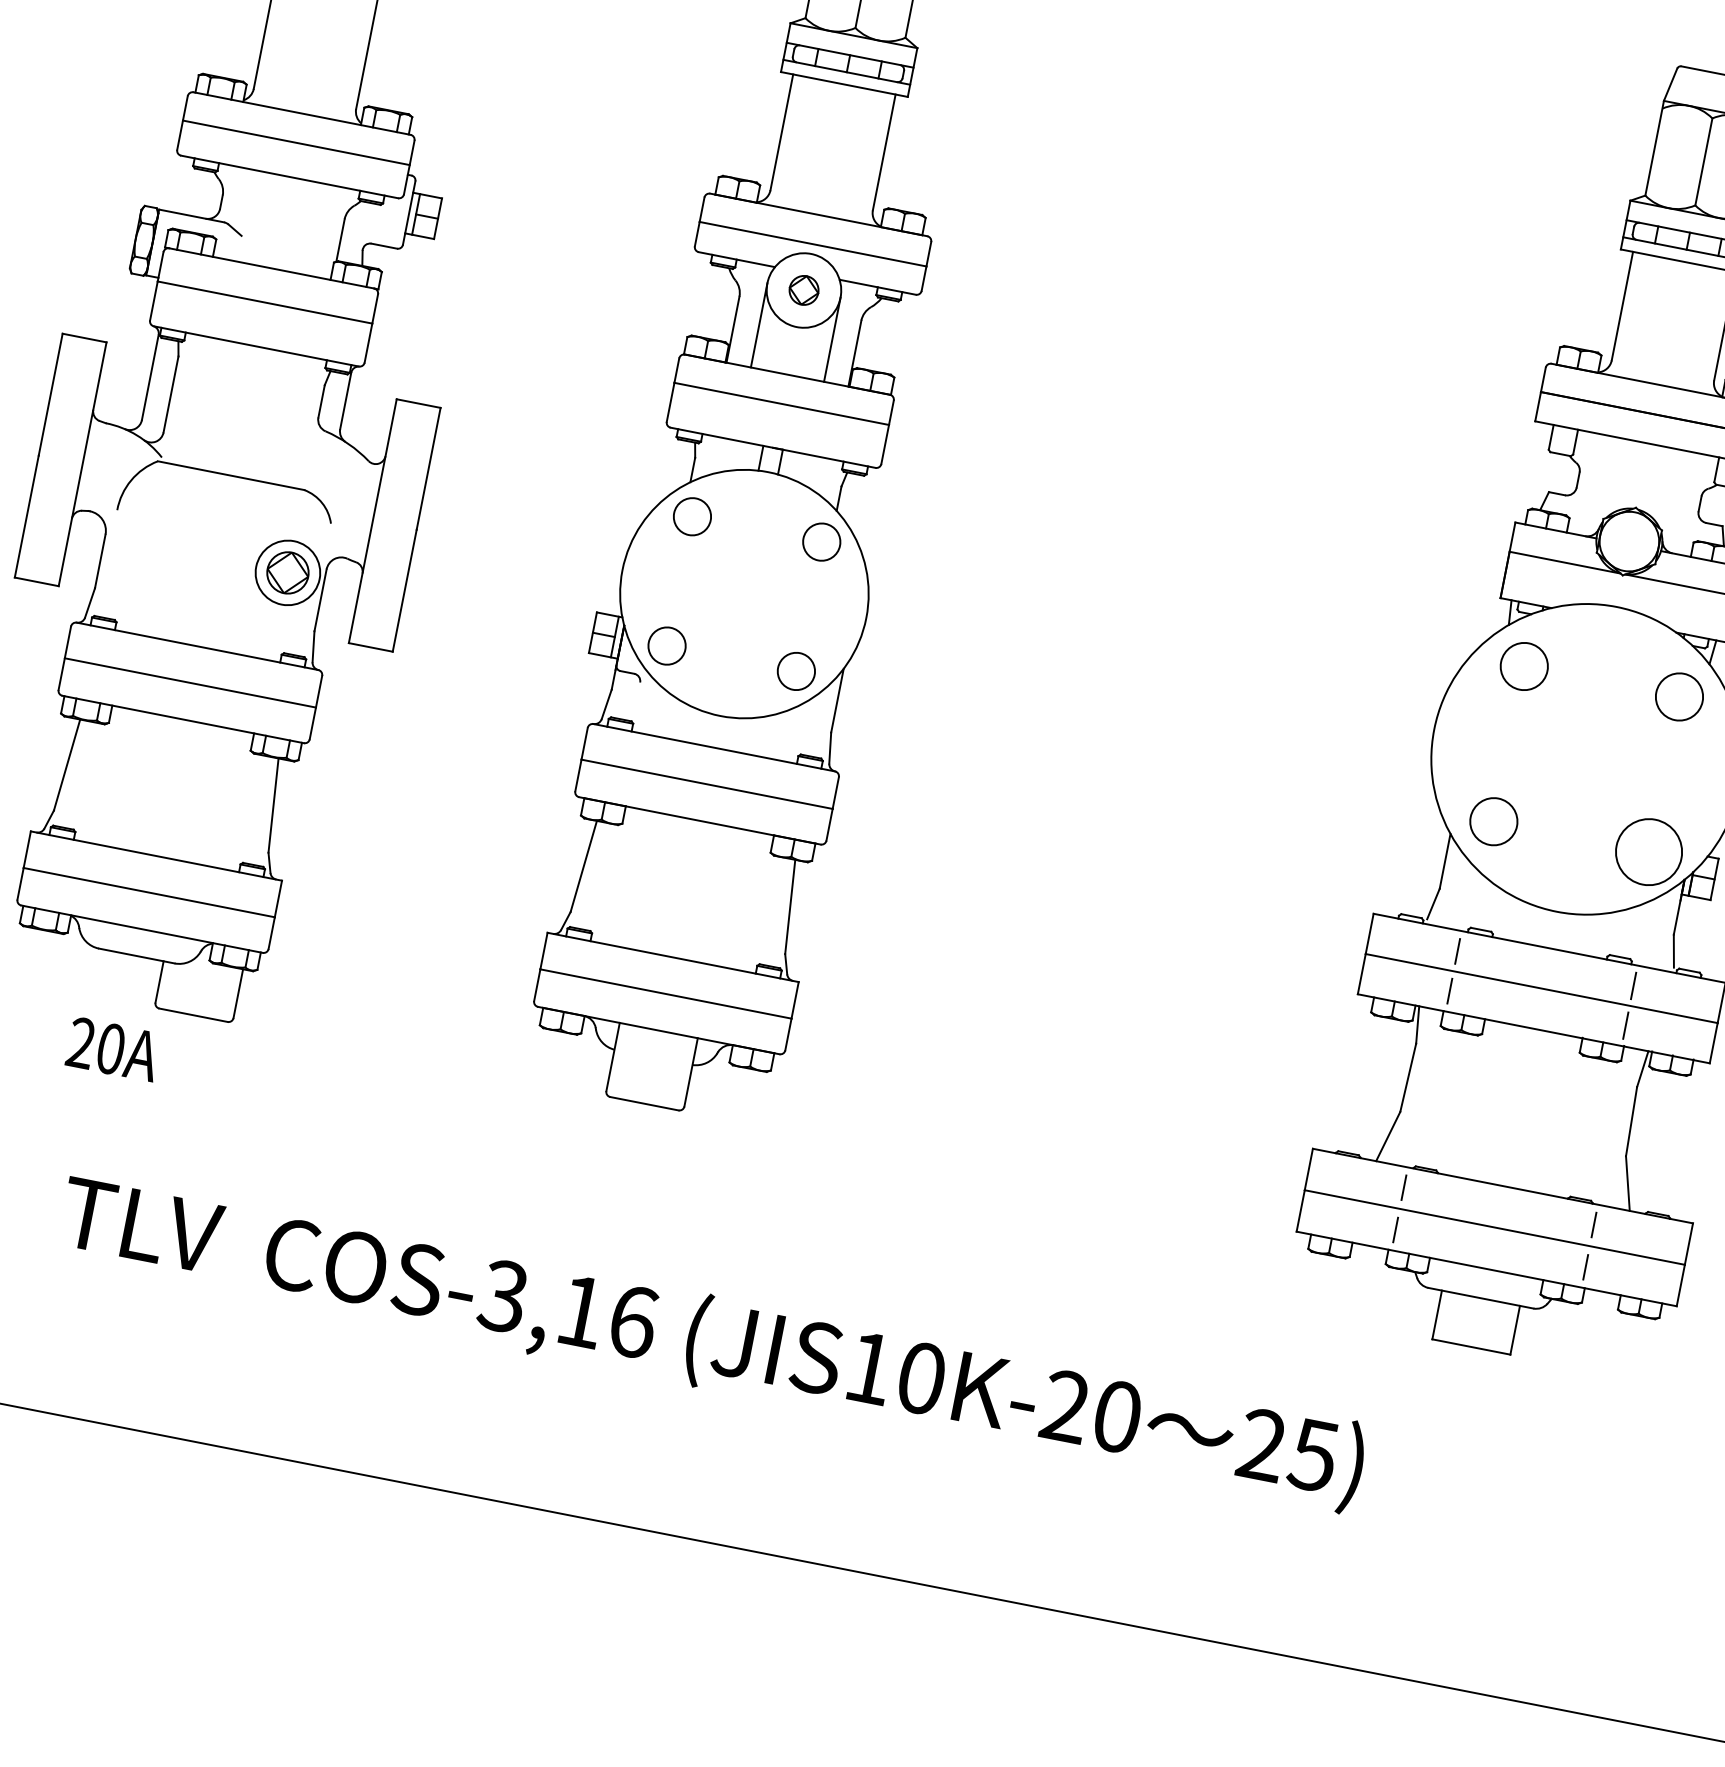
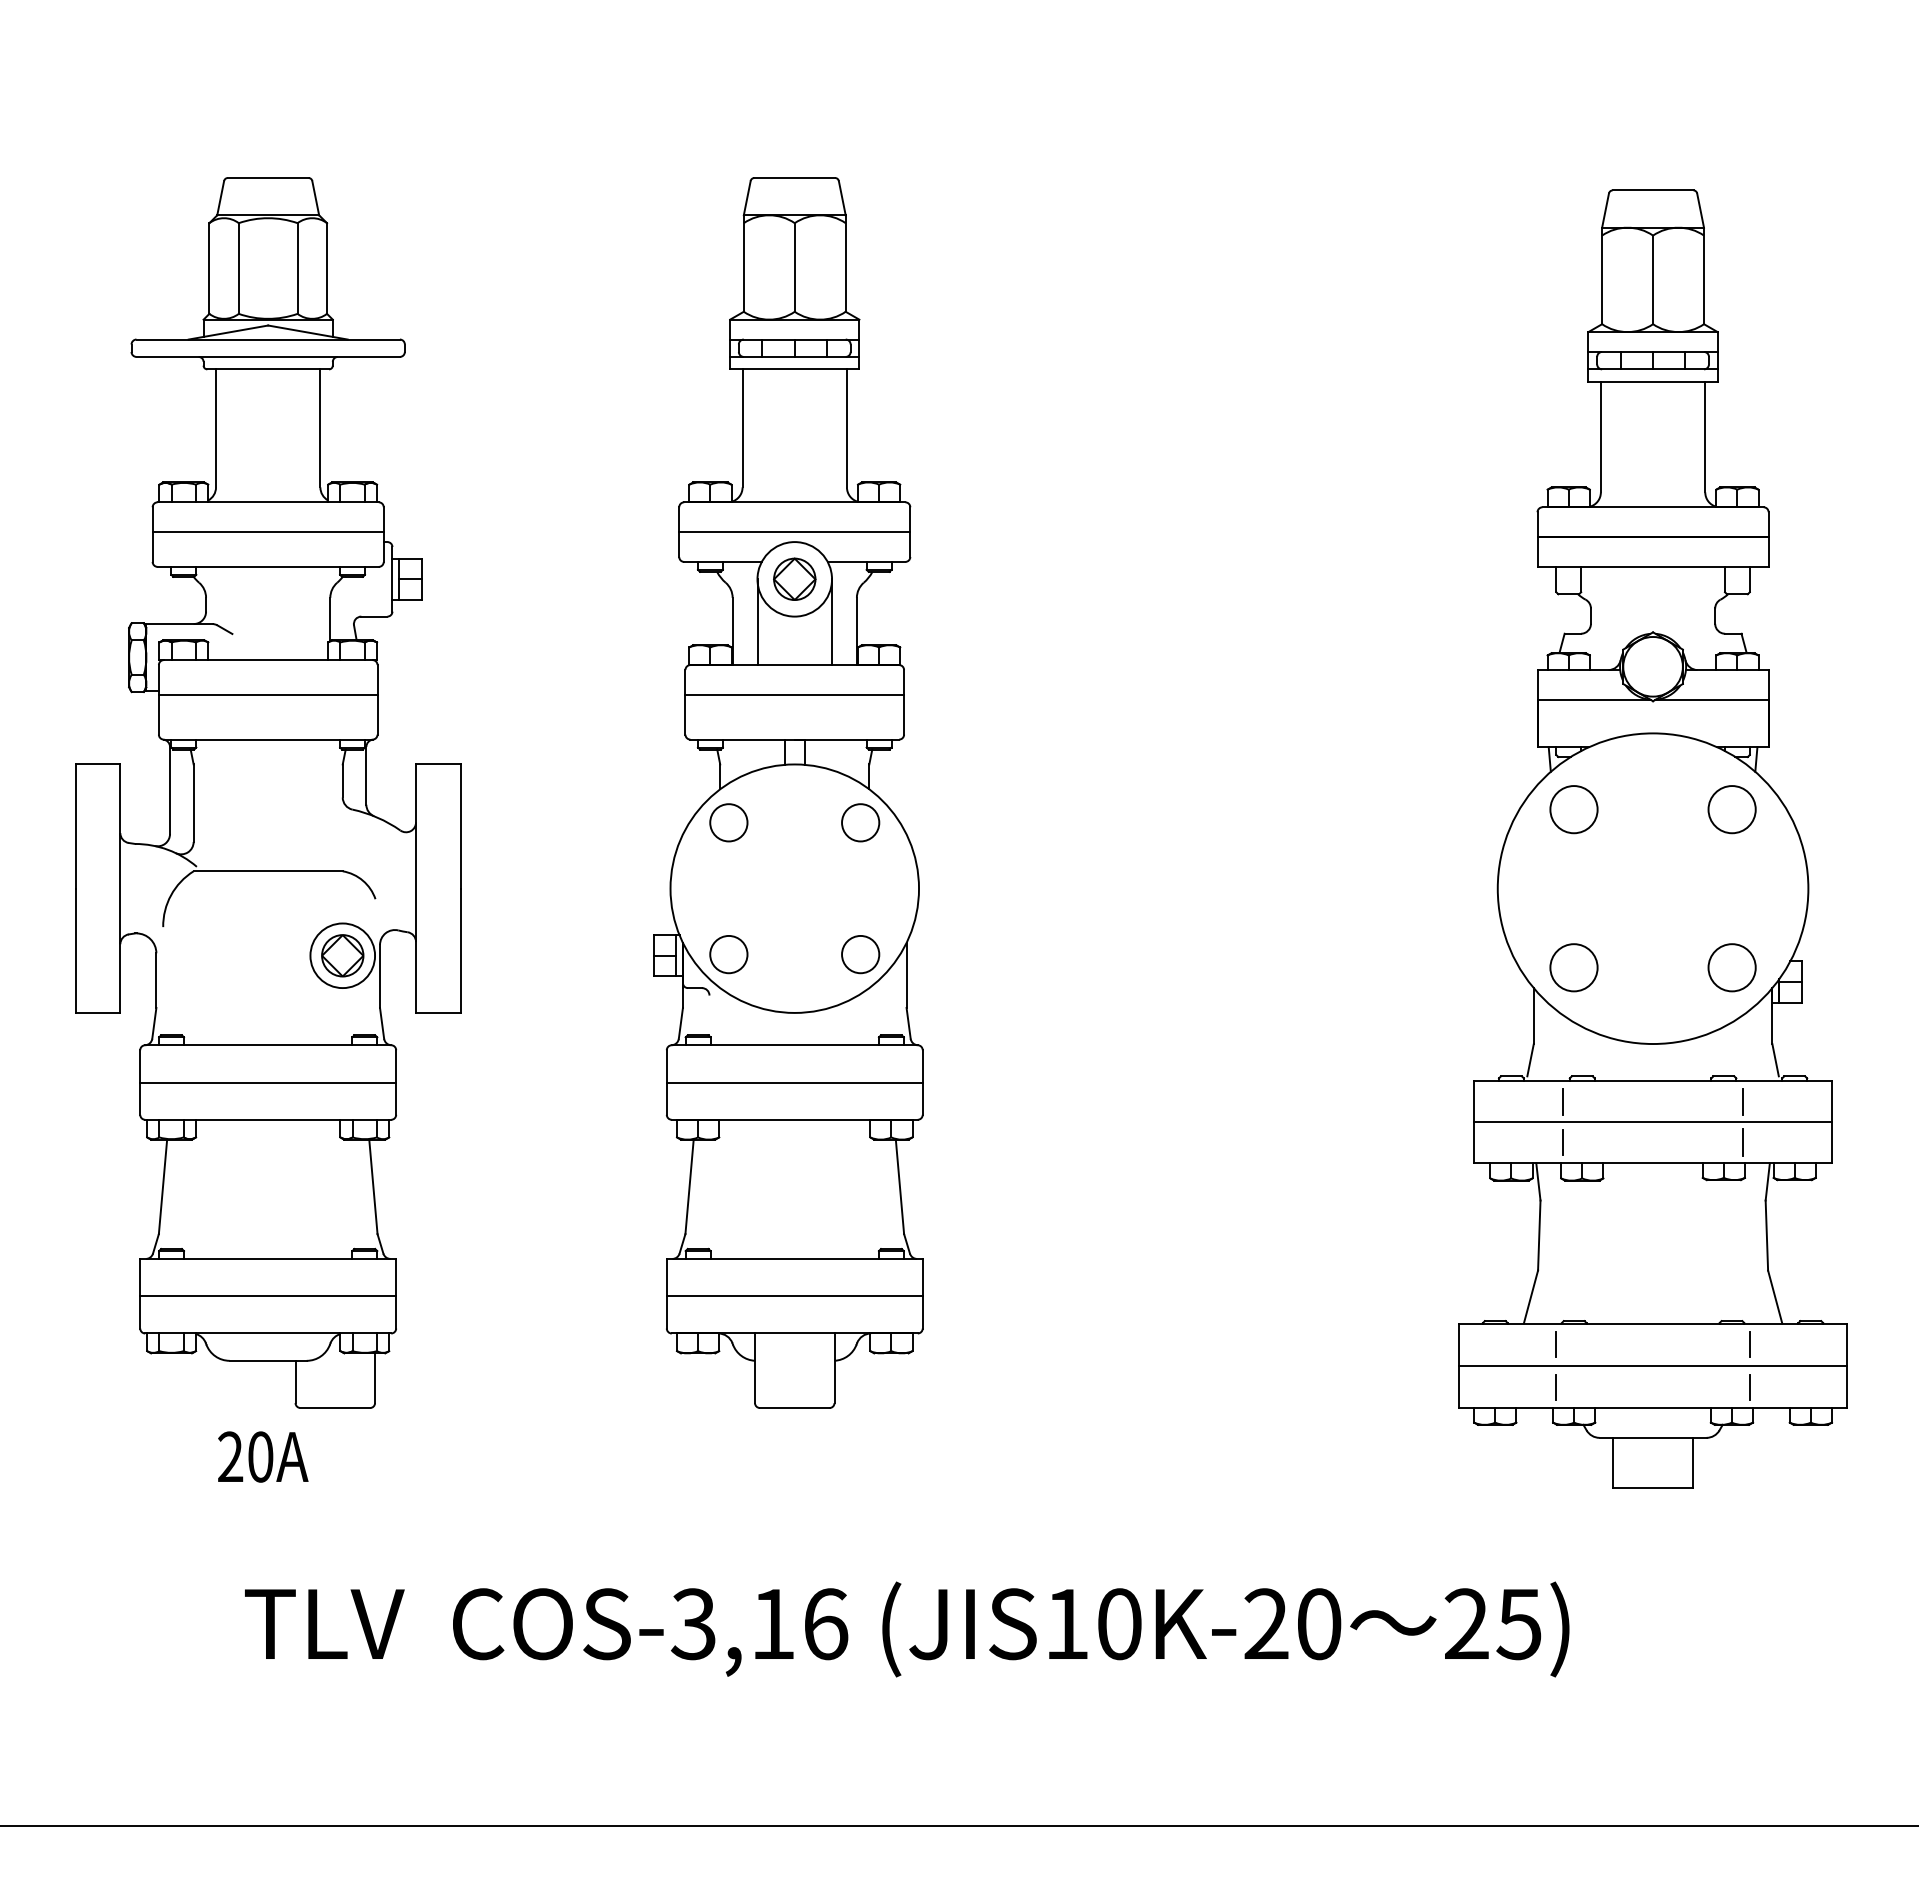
part: (803, 289) -> (794, 578), size x1.43
circle: (1648, 851) -> (1731, 967), size x0.71

